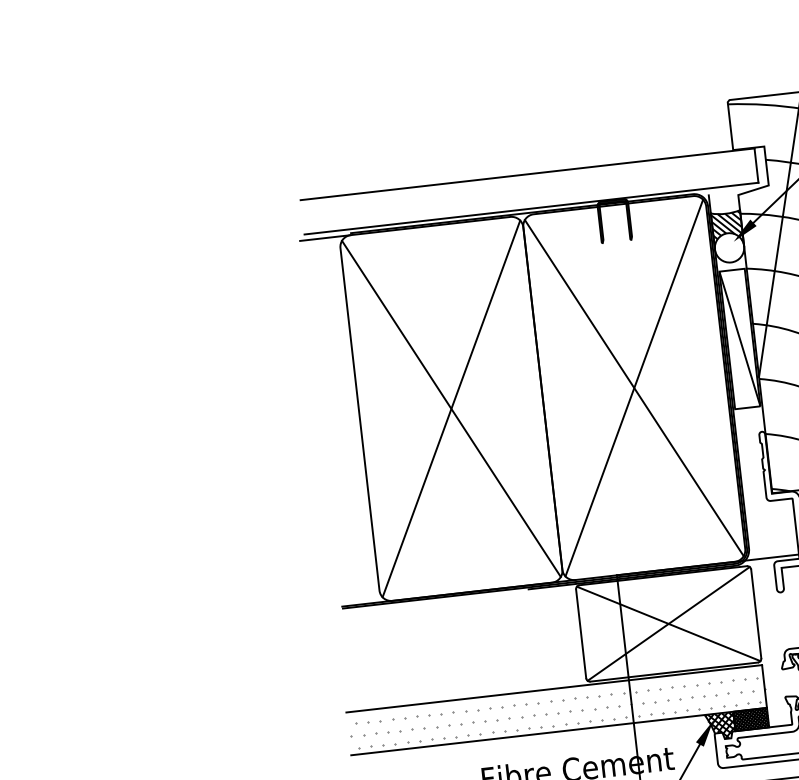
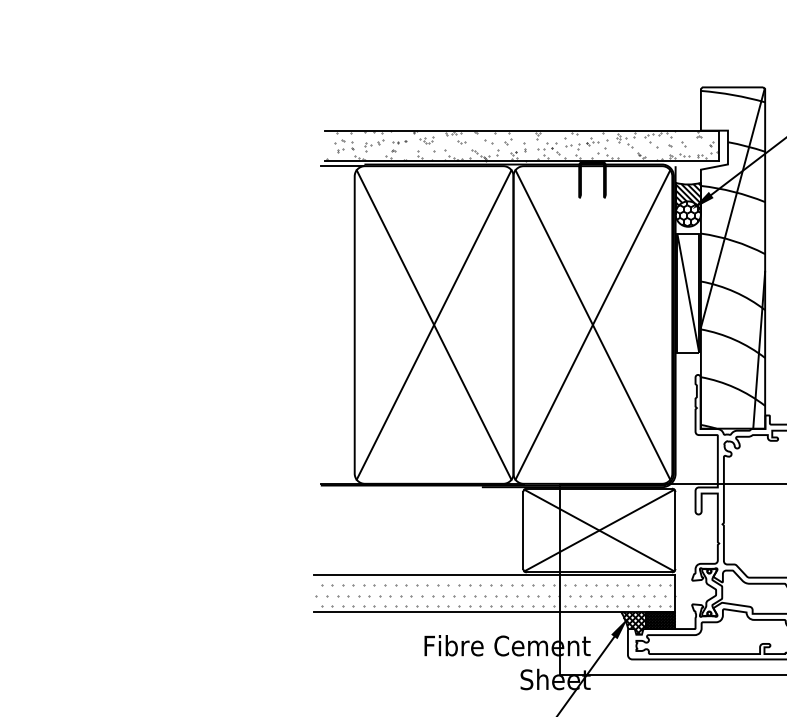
hatch: (528, 191) -> (521, 146), added
hatch: (728, 247) -> (687, 213), added

